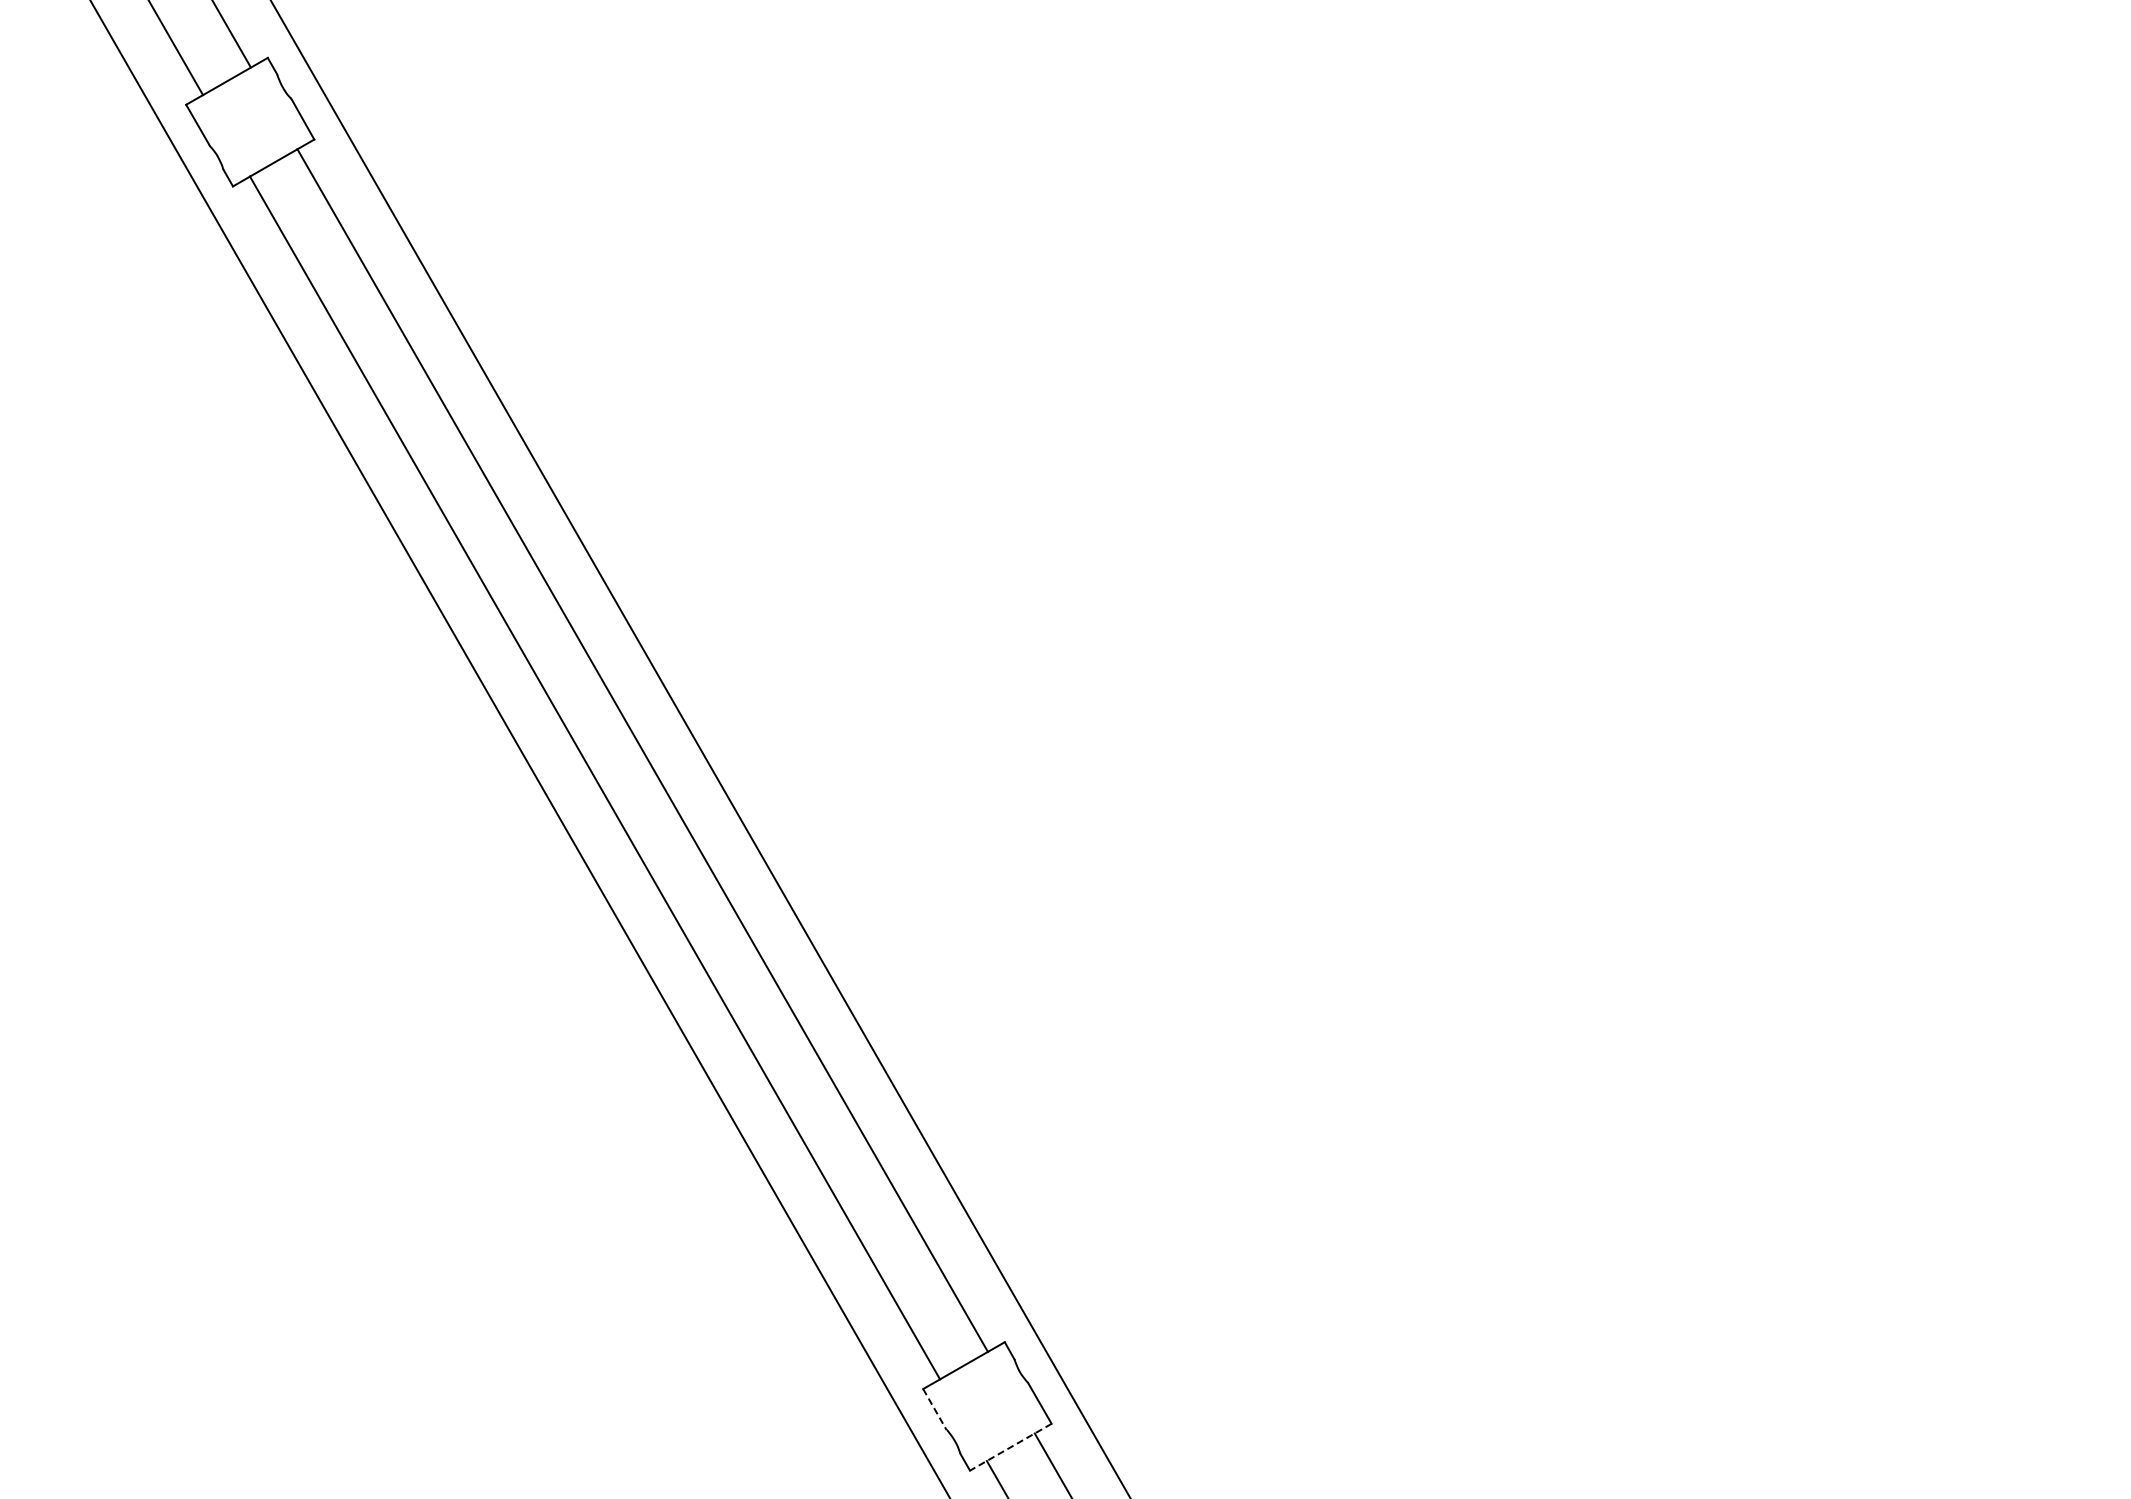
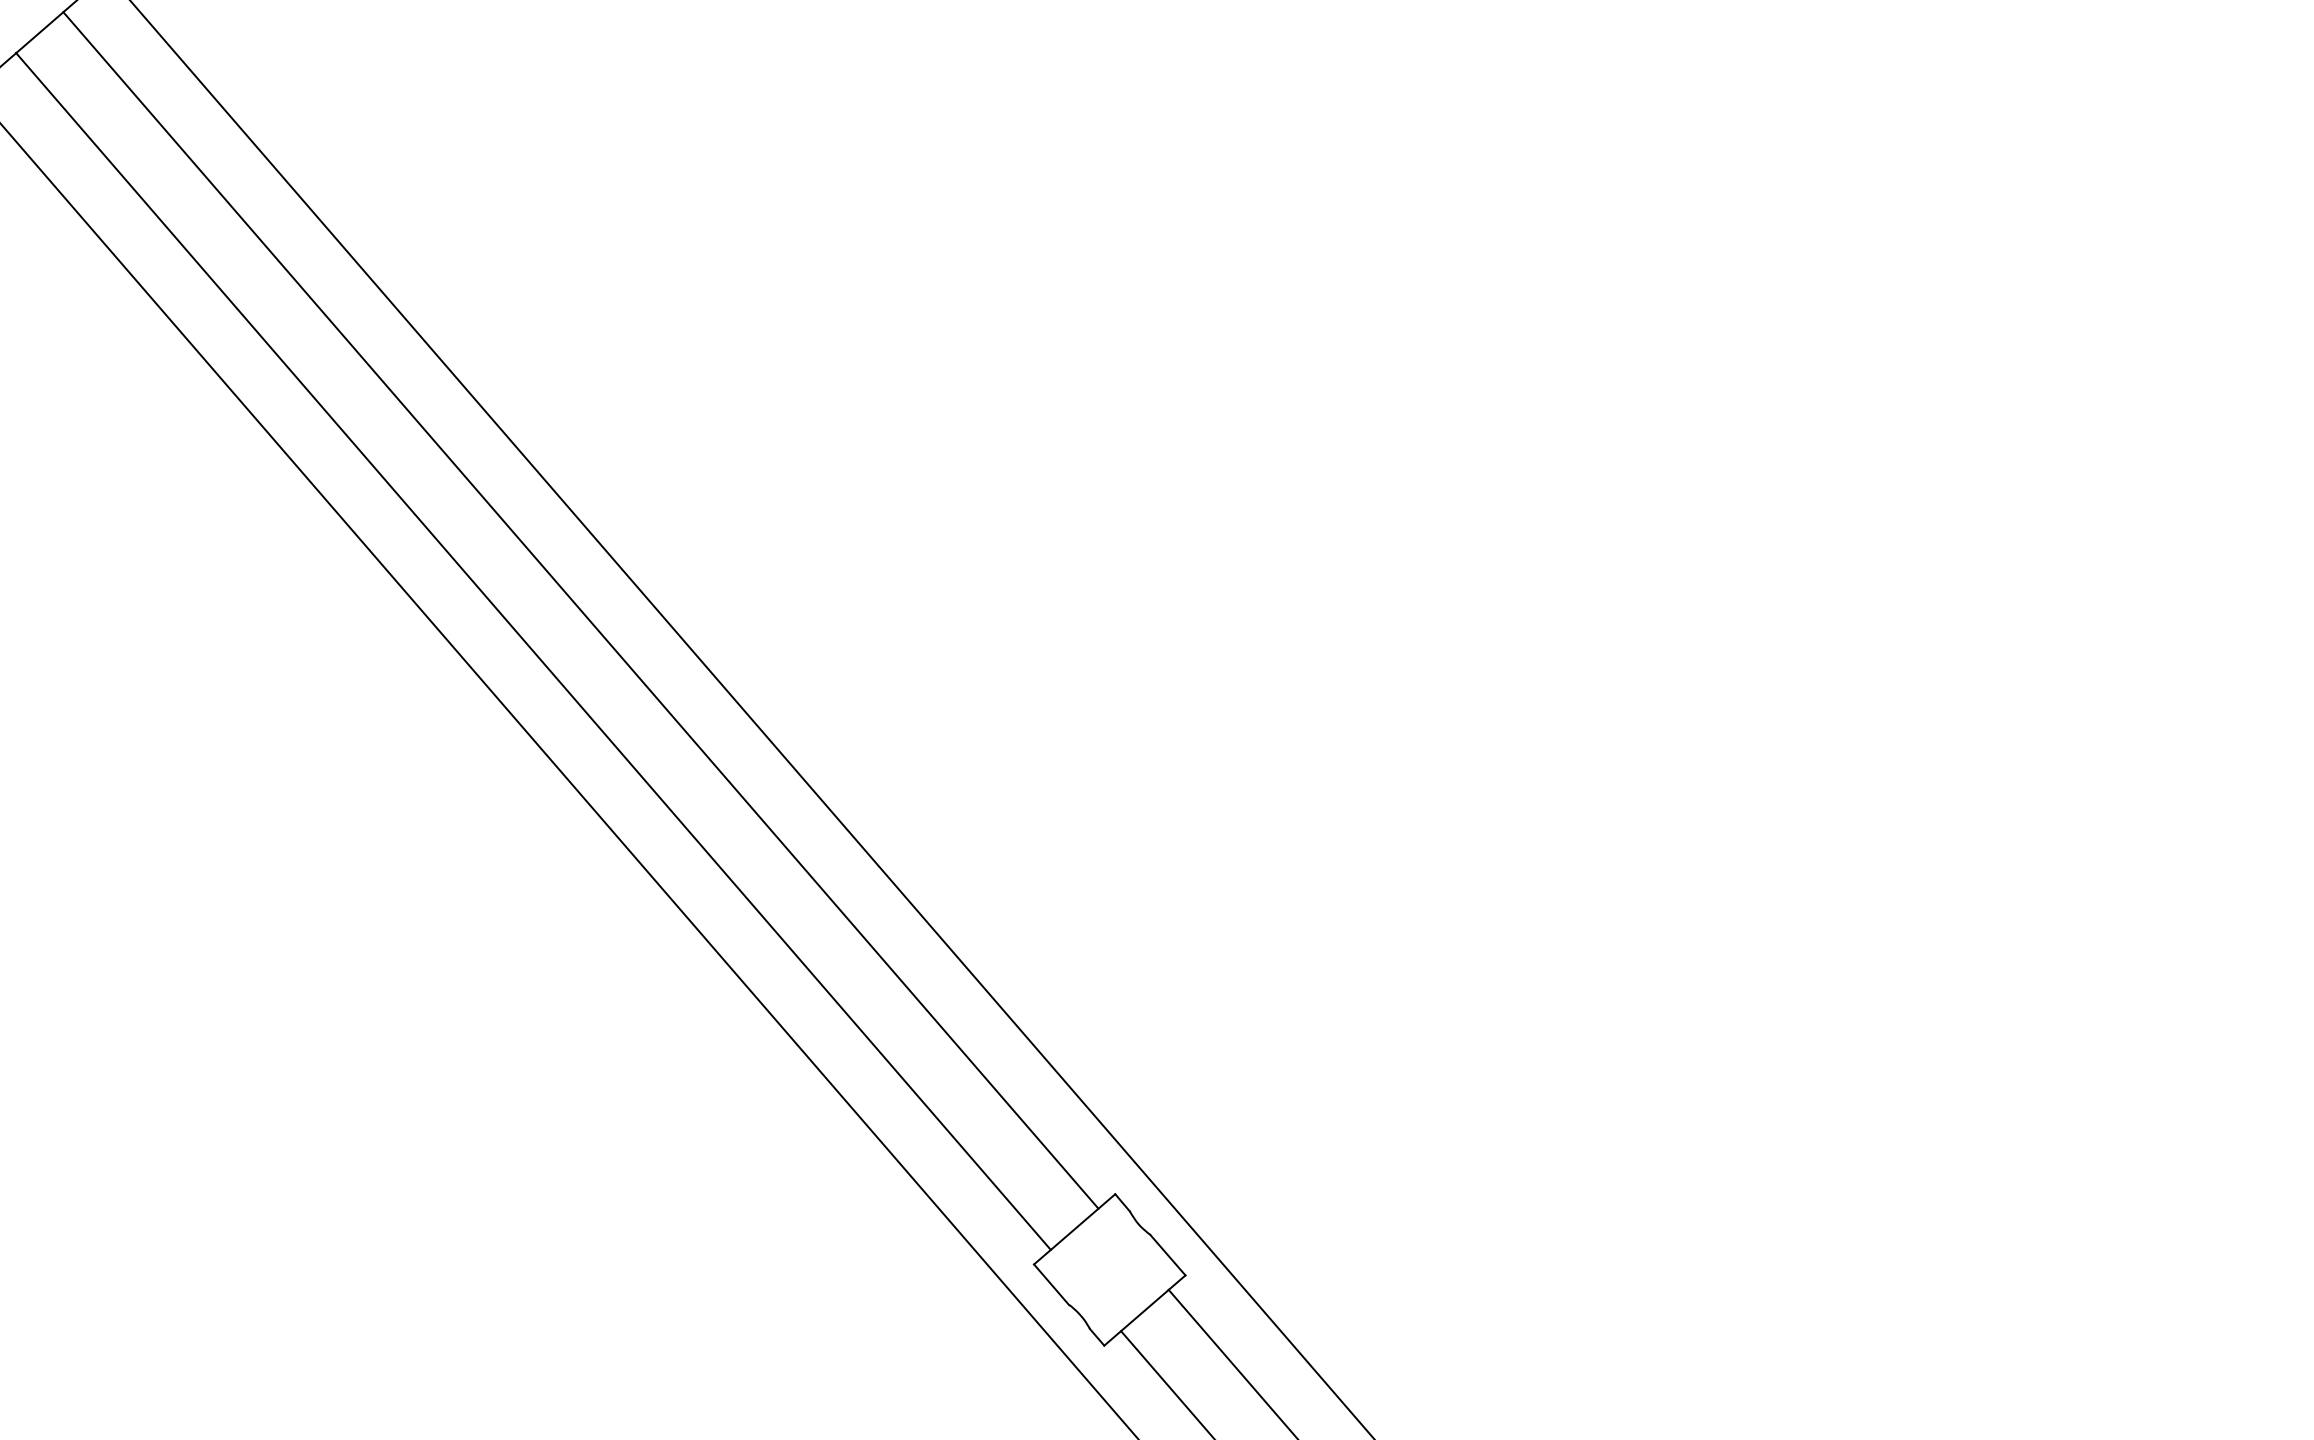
line: (934, 1409) -> (1051, 1284), dashed -> solid
line: (1010, 1447) -> (1144, 1310), dashed -> solid

